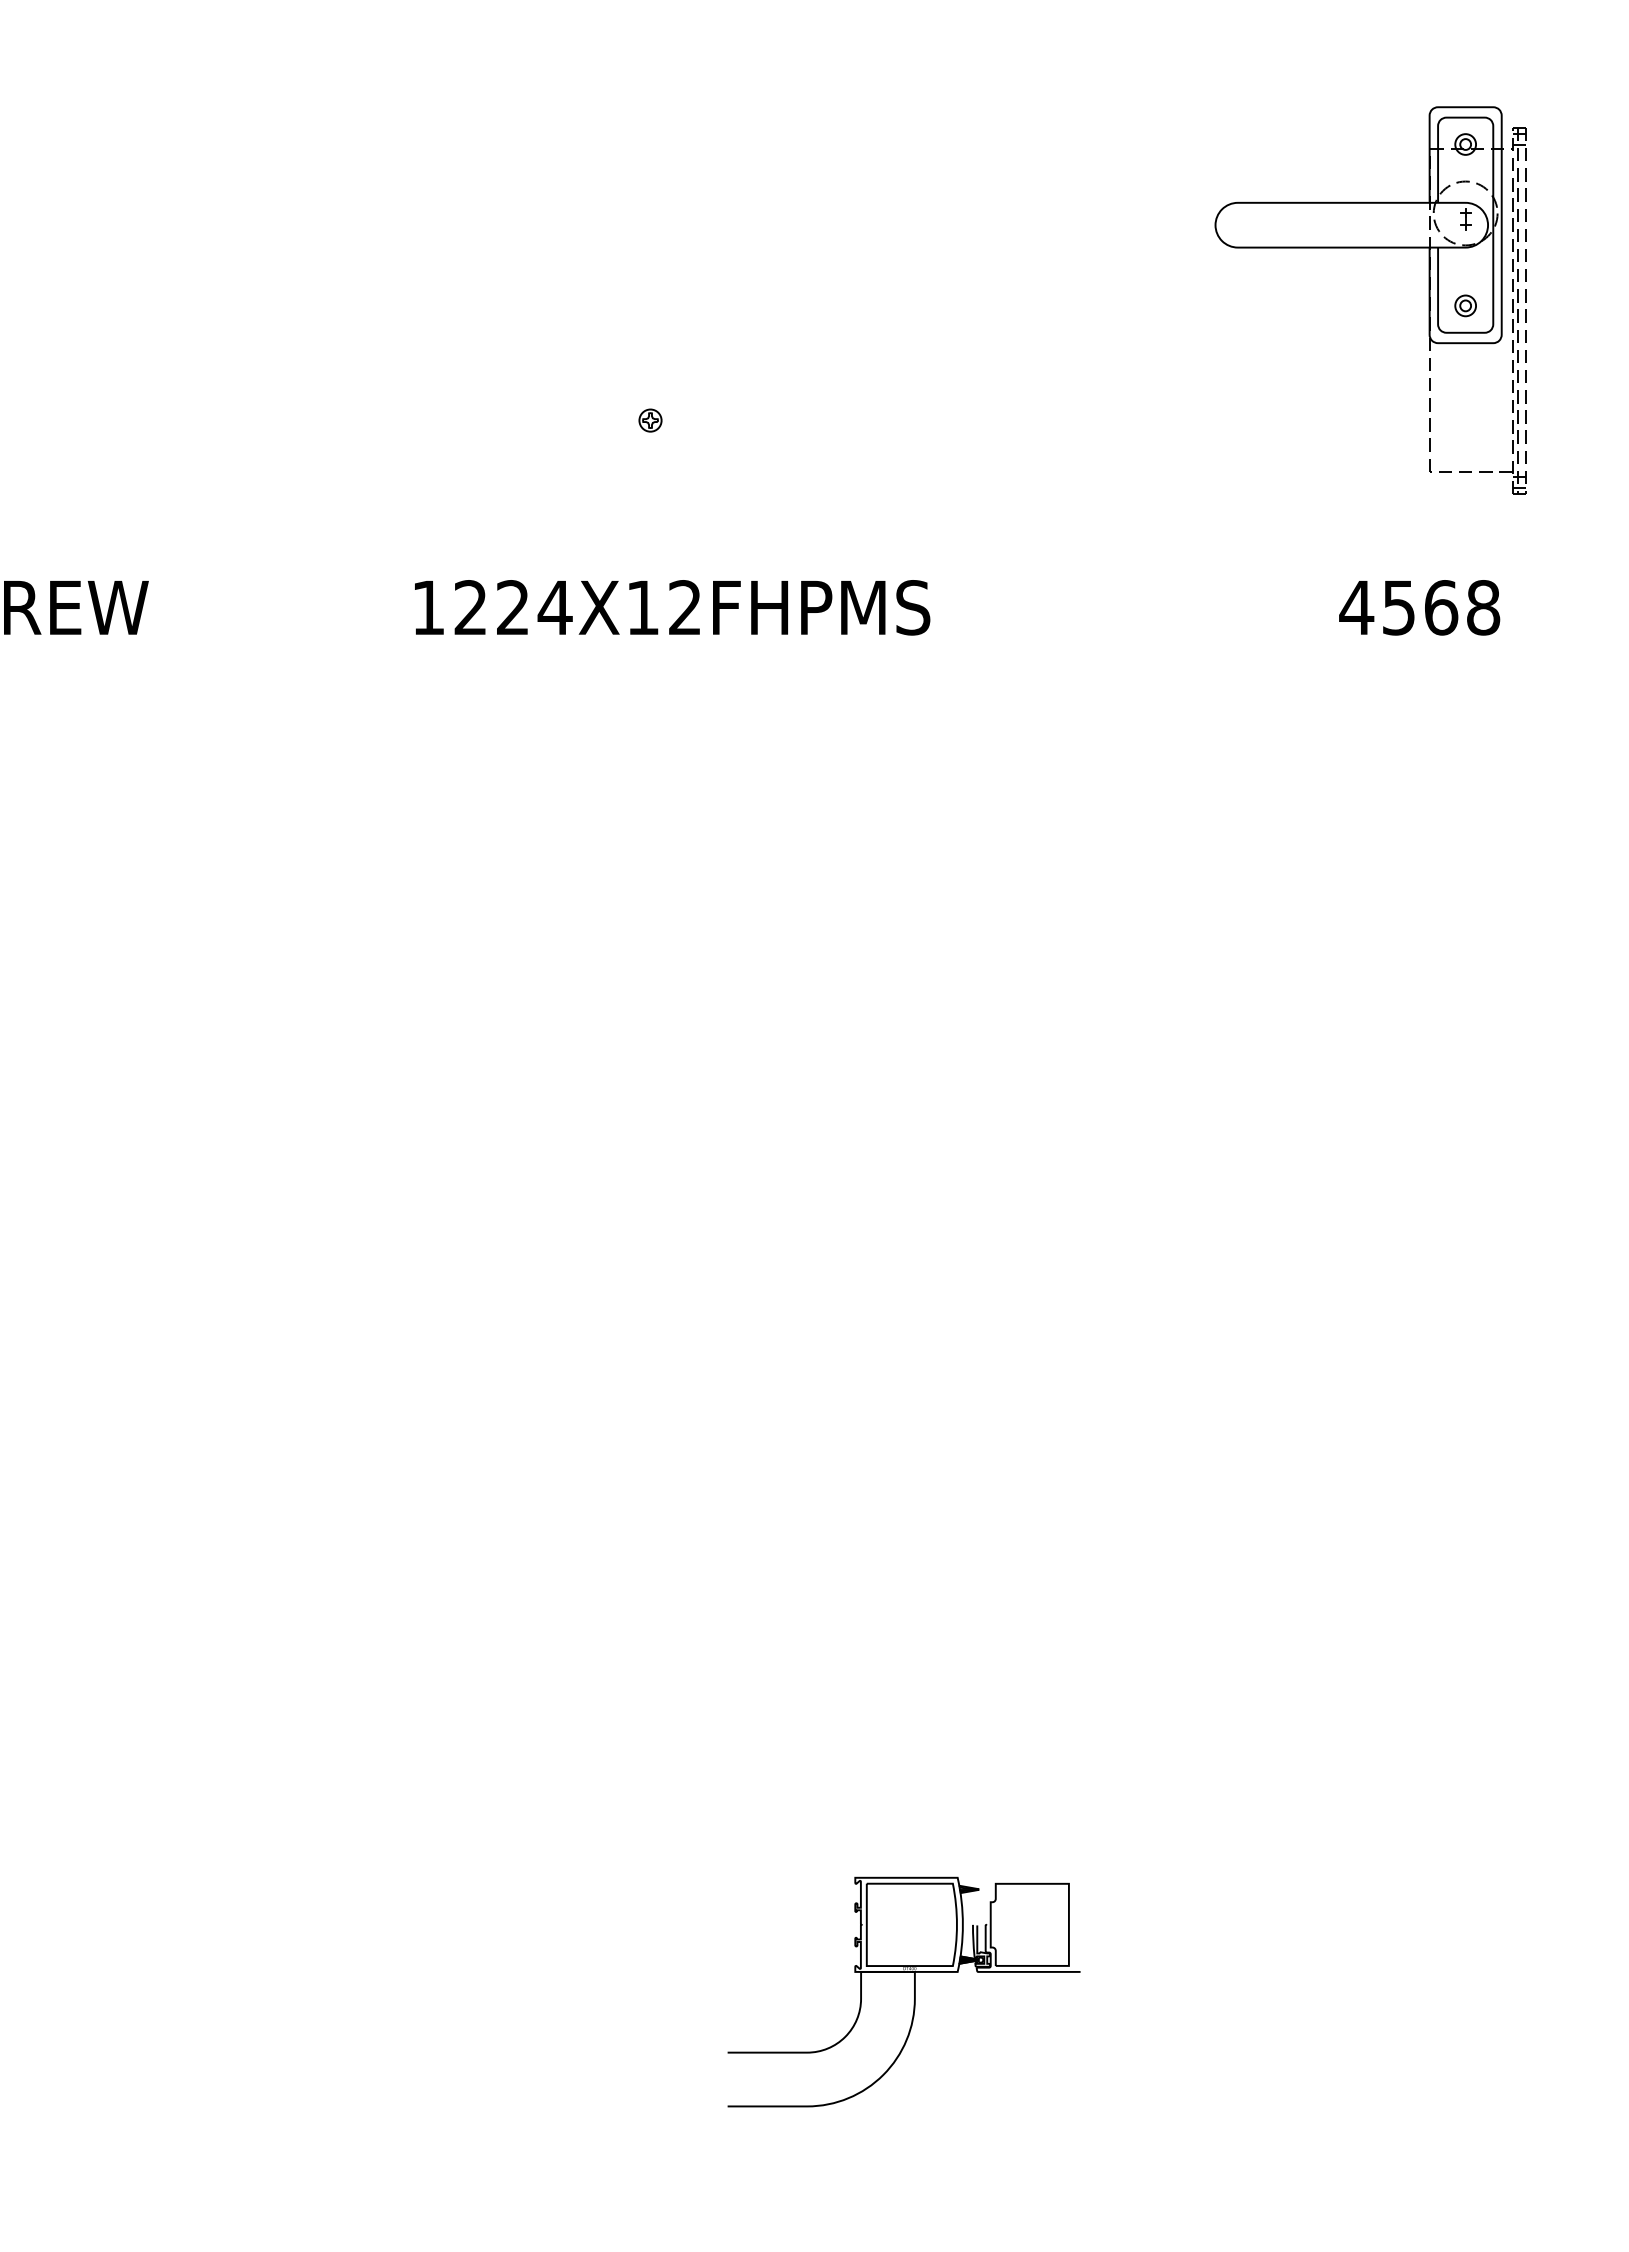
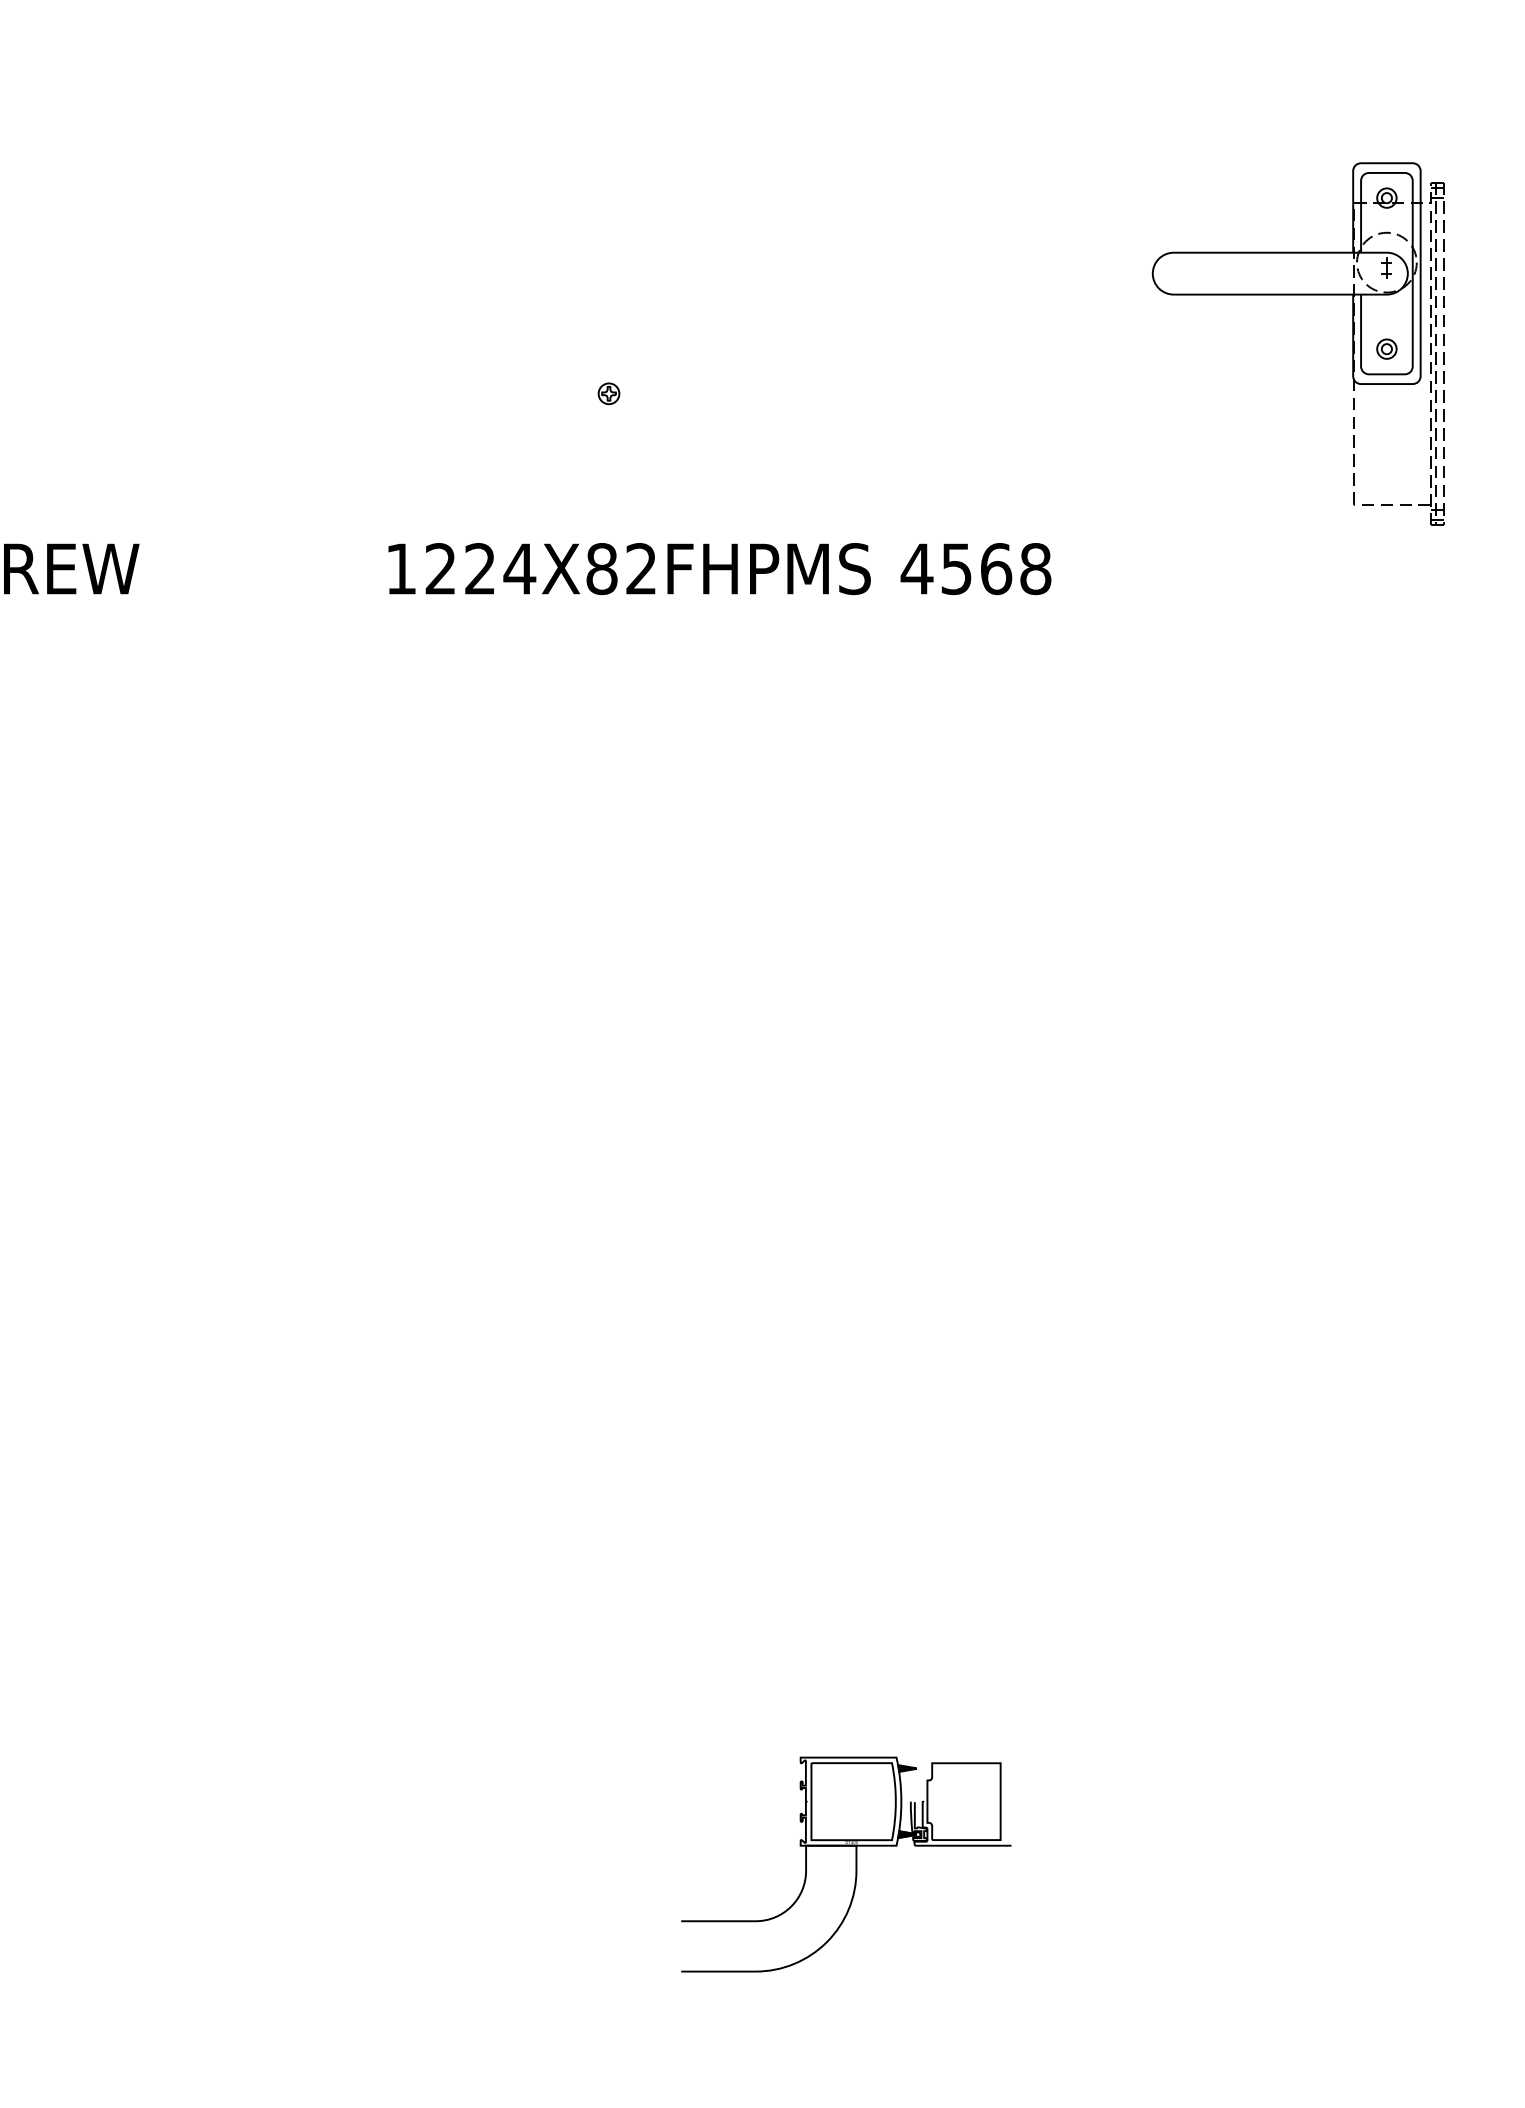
part: (1370, 248) -> (1297, 295), moved
text: (642, 607) -> (601, 568), 1224X12FHPMS -> 1224X82FHPMS
text: (1419, 607) -> (975, 568), moved

